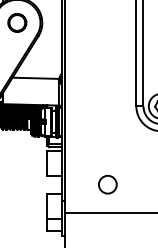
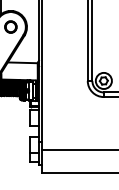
circle: (106, 184) -> (68, 131), removed

